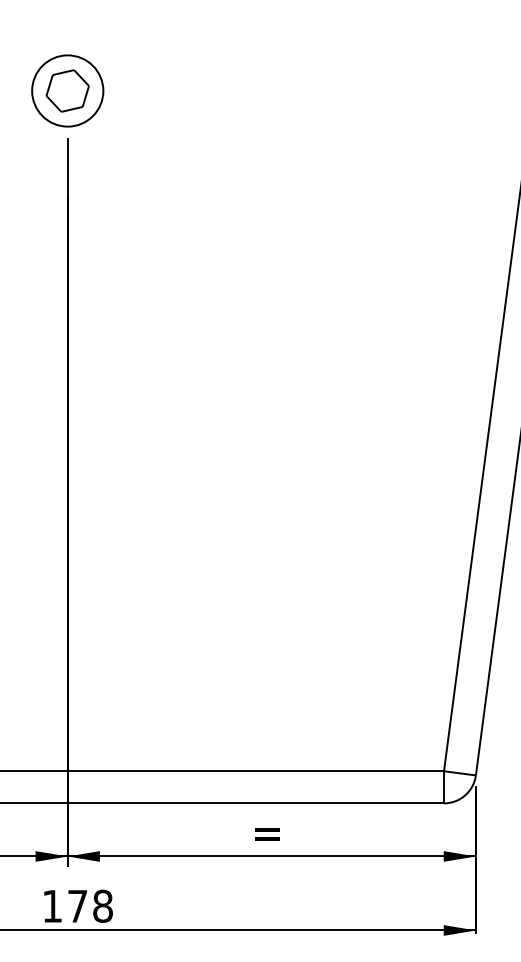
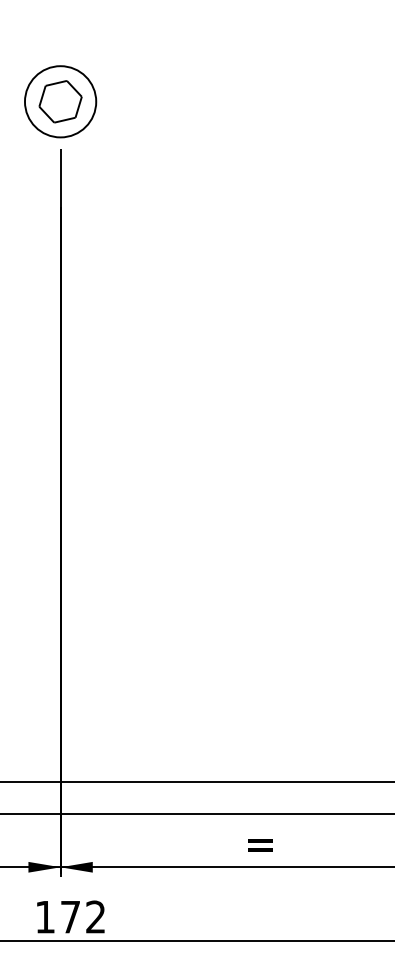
text: (102, 905) -> (95, 916), 178 -> 172

